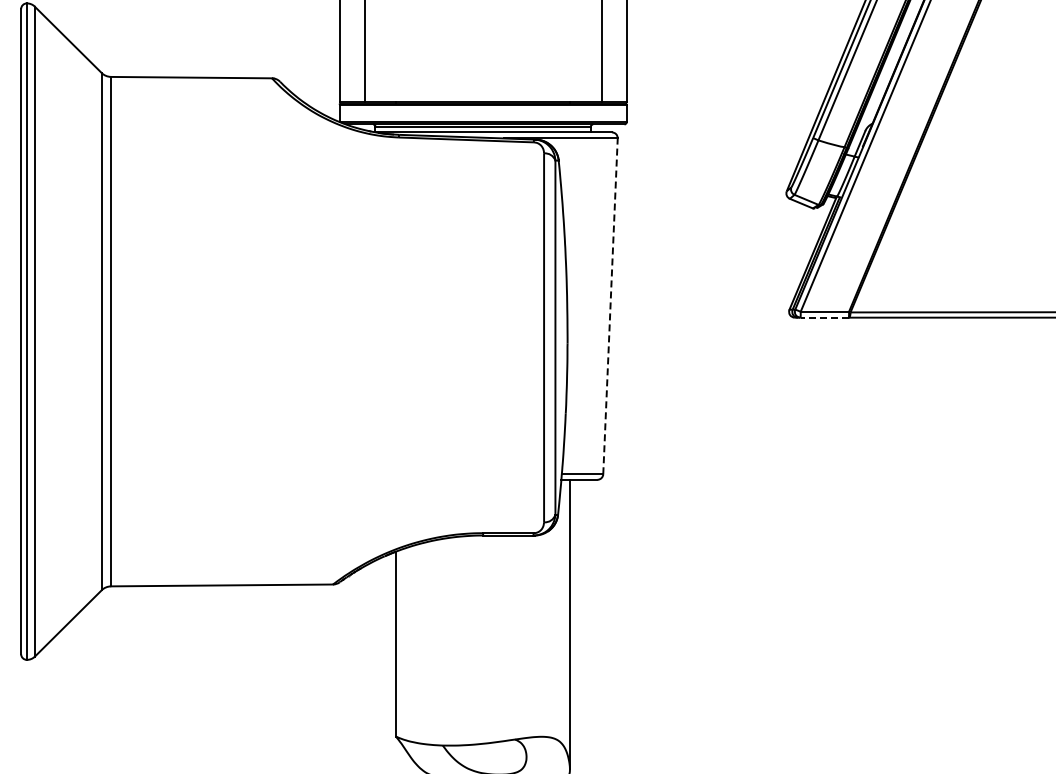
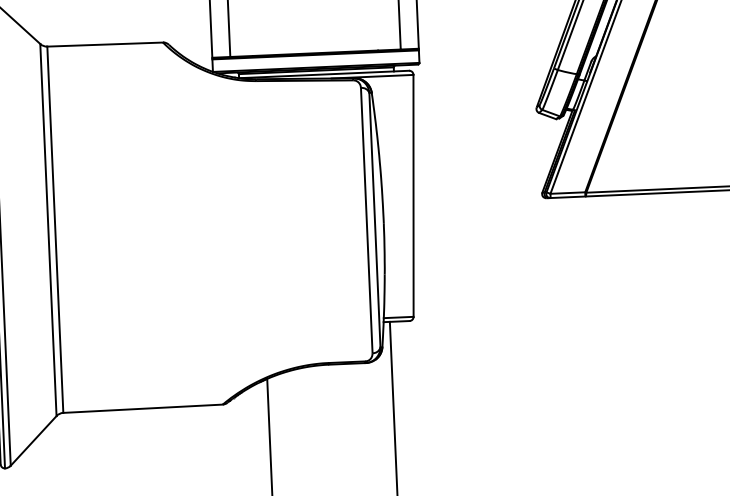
line: (610, 305) -> (413, 195), dashed -> solid
line: (824, 317) -> (567, 197), dashed -> solid

